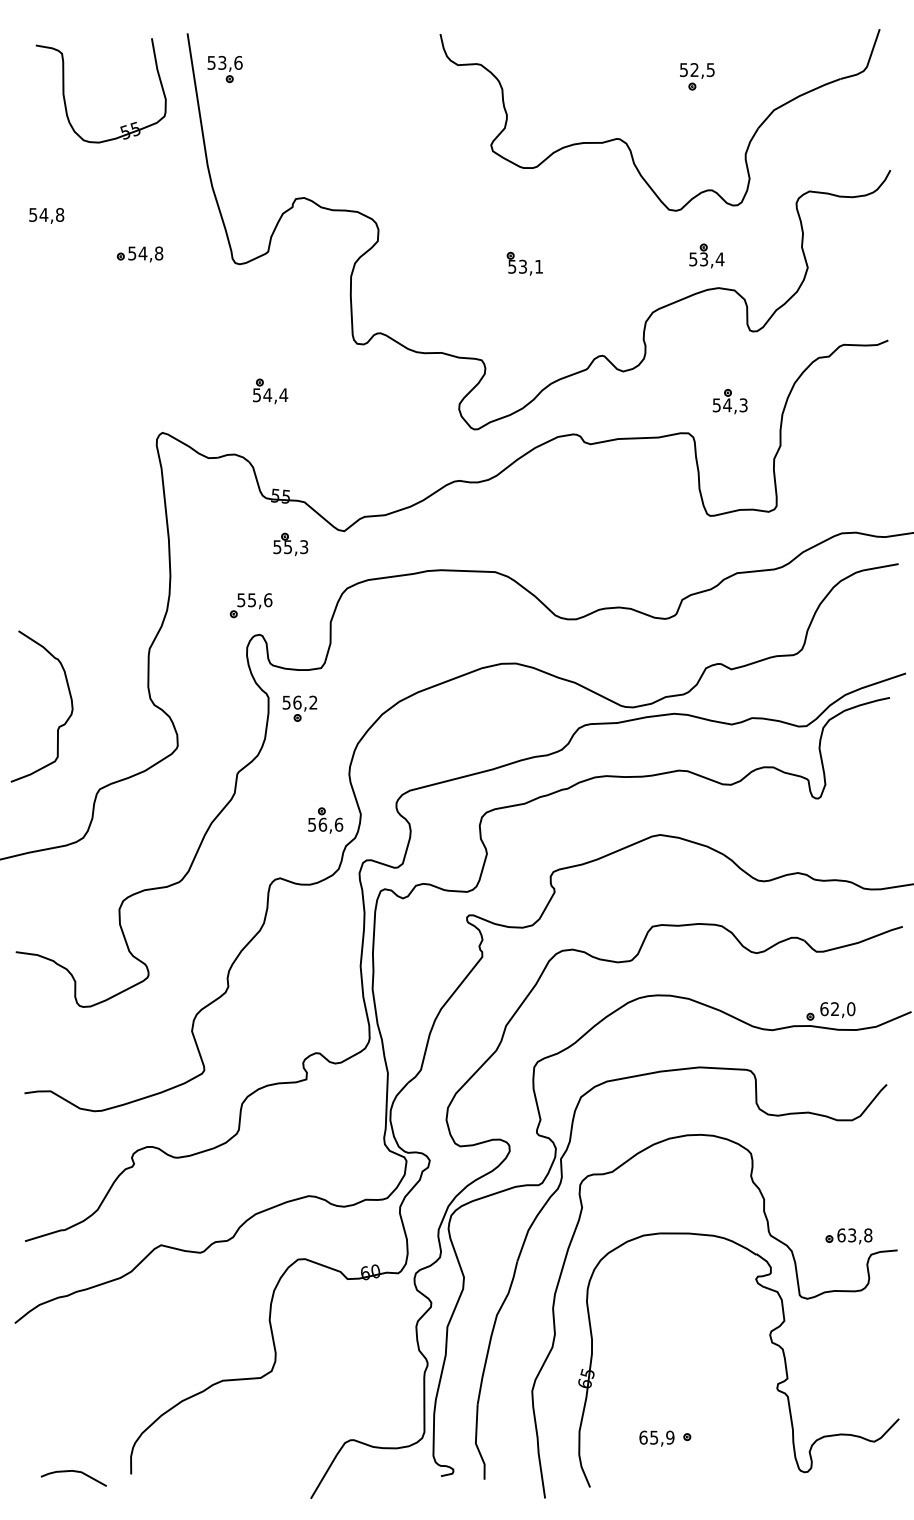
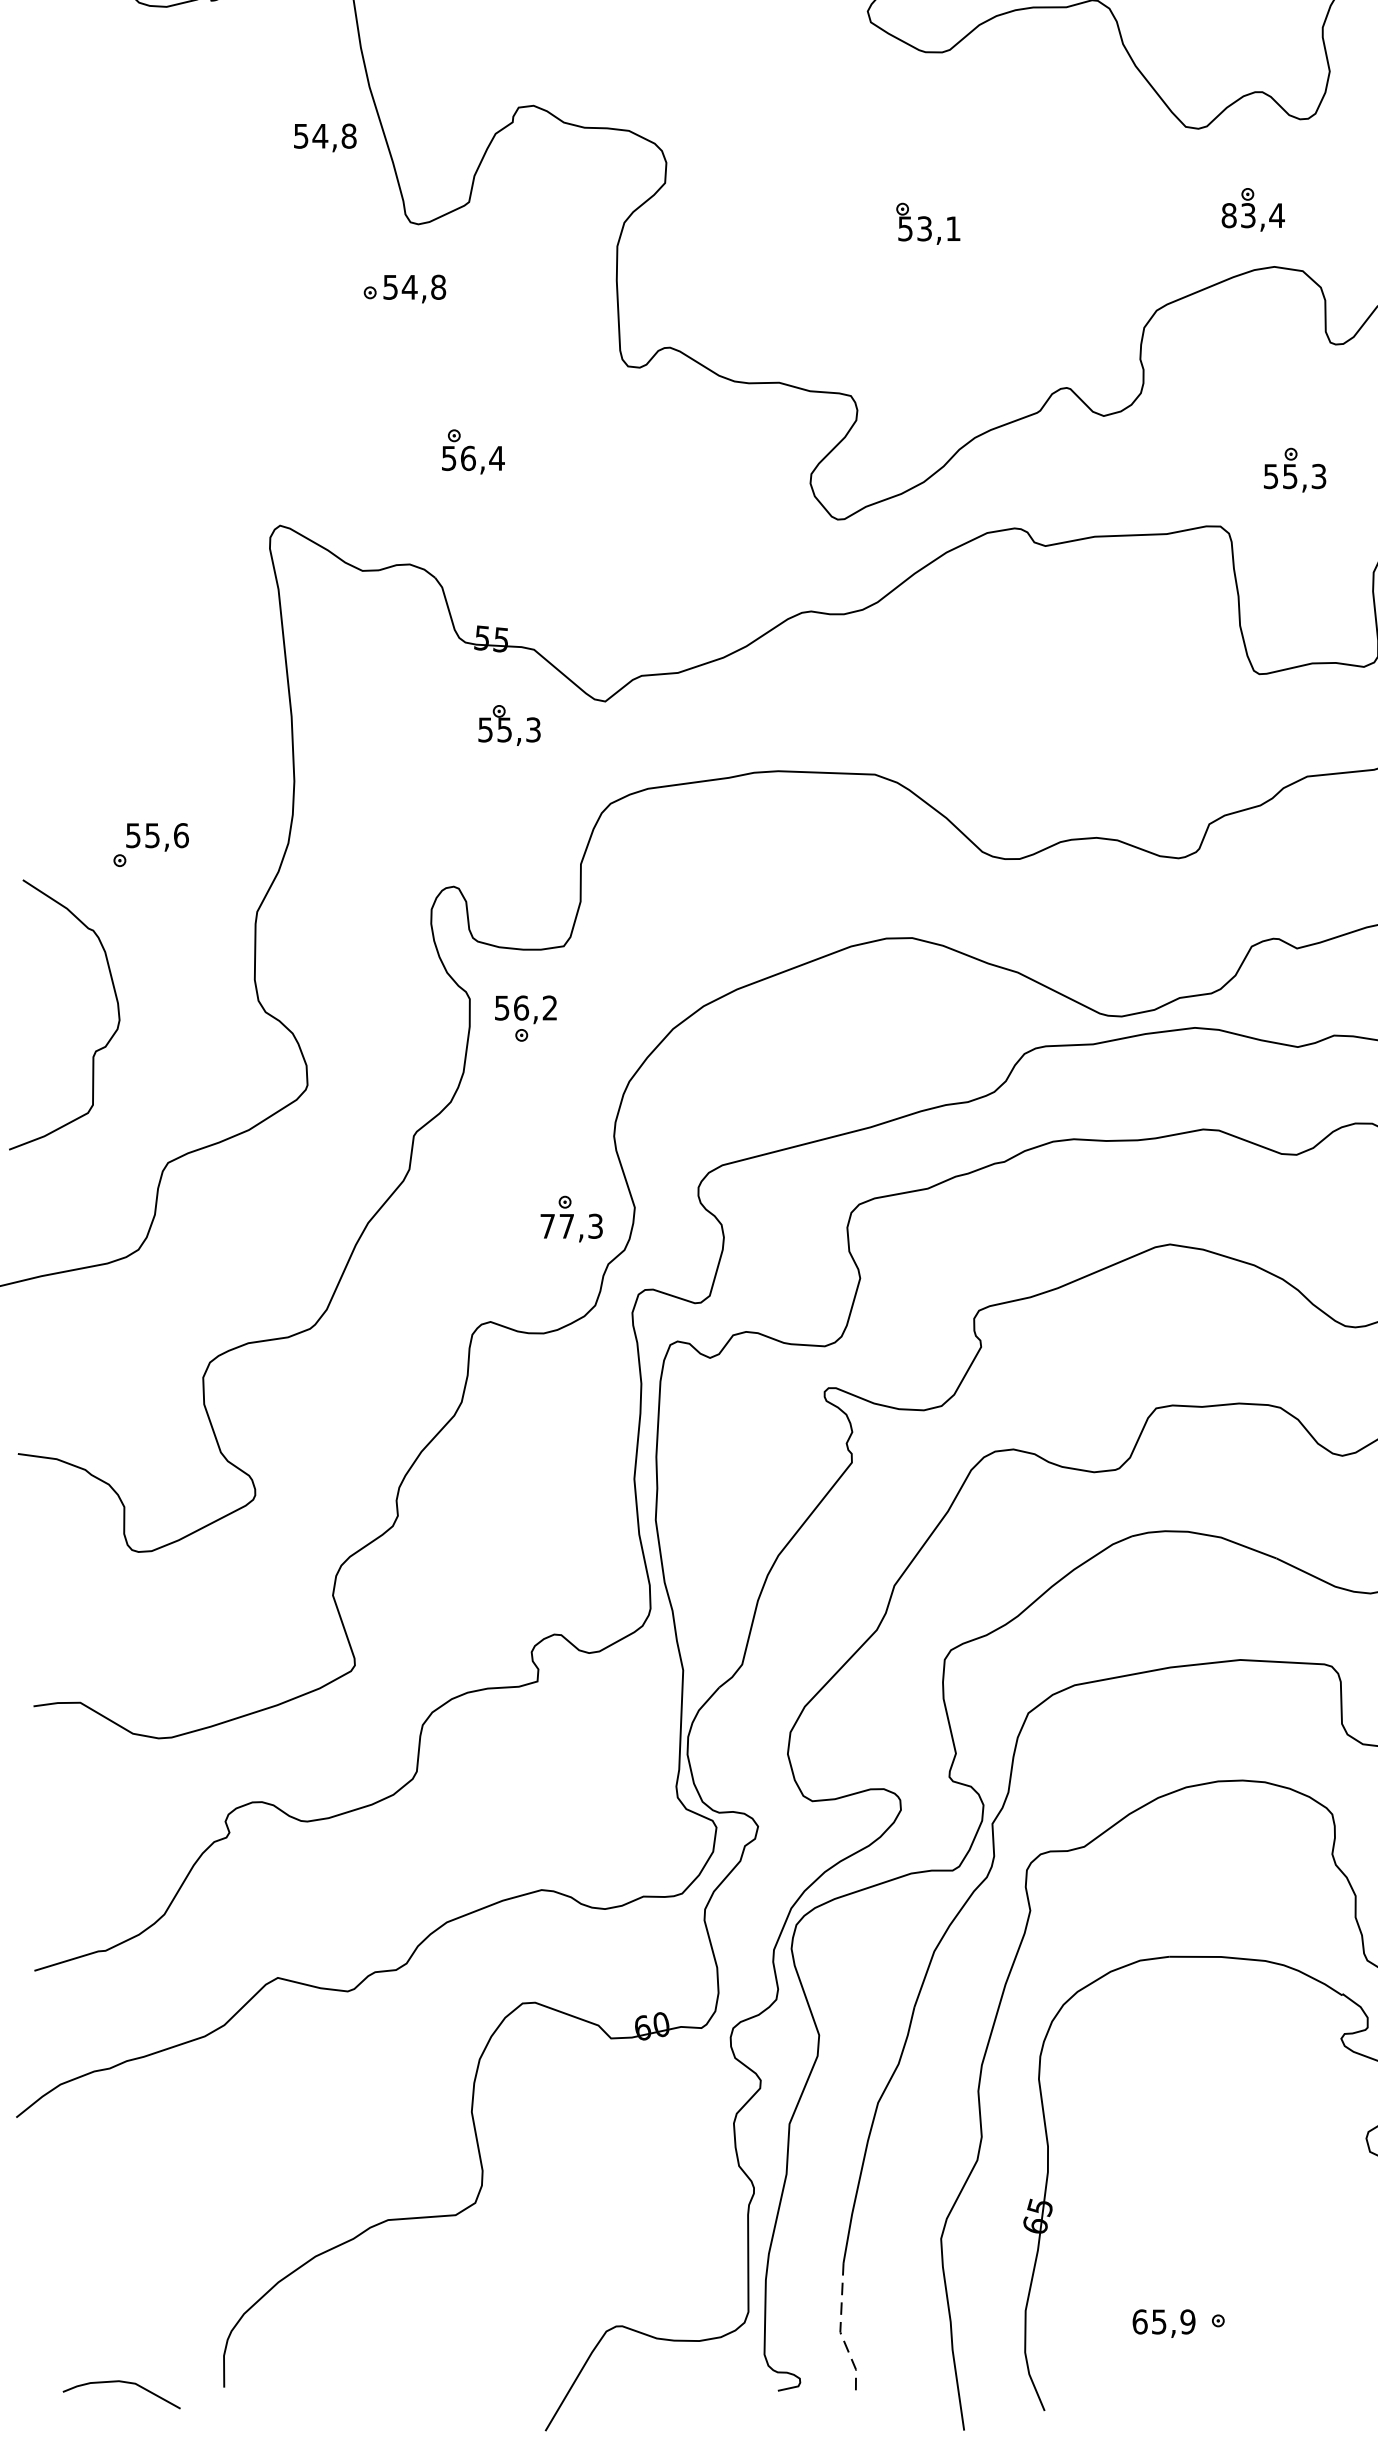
text: (46, 215) -> (324, 137), moved
part: (139, 254) -> (403, 289), moved
text: (693, 259) -> (1229, 215), 53,4 -> 83,4
text: (267, 395) -> (467, 458), 54,4 -> 56,4
text: (727, 405) -> (1290, 476), 54,3 -> 55,3
part: (250, 605) -> (149, 845), moved
text: (325, 824) -> (571, 1225), 56,6 -> 77,3
line: (475, 1443) -> (839, 2332), solid -> dashed

